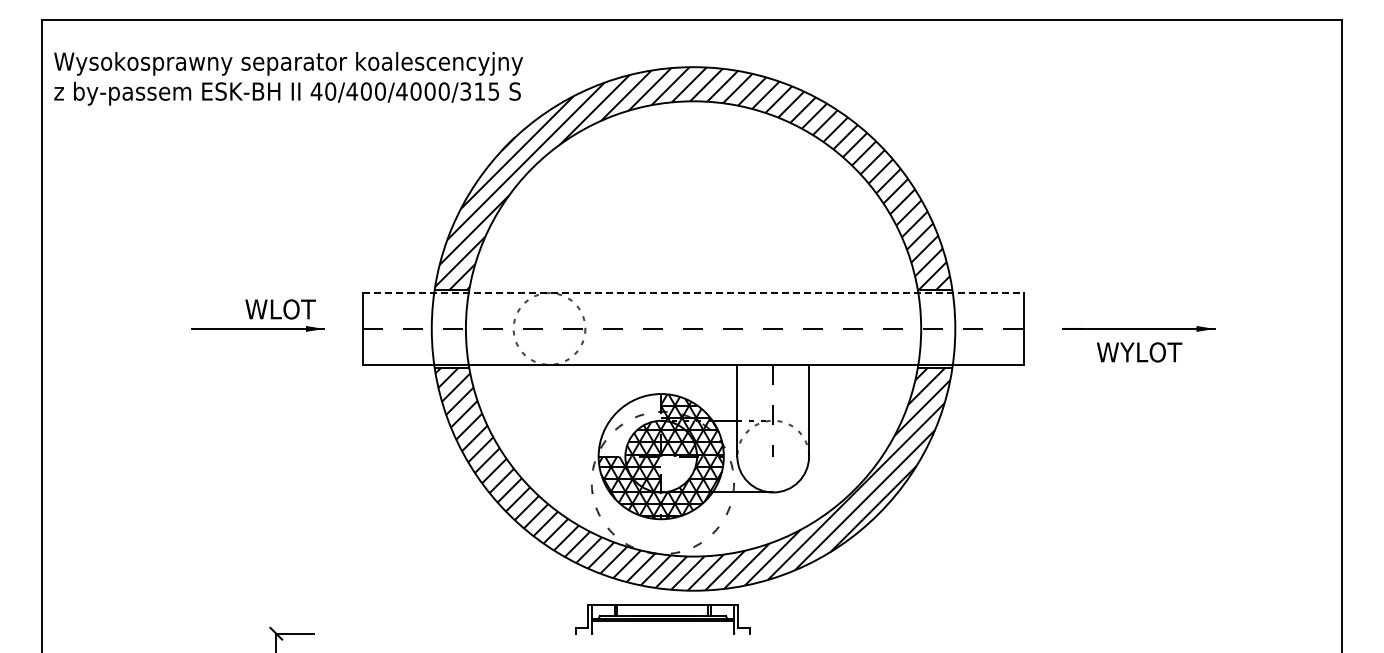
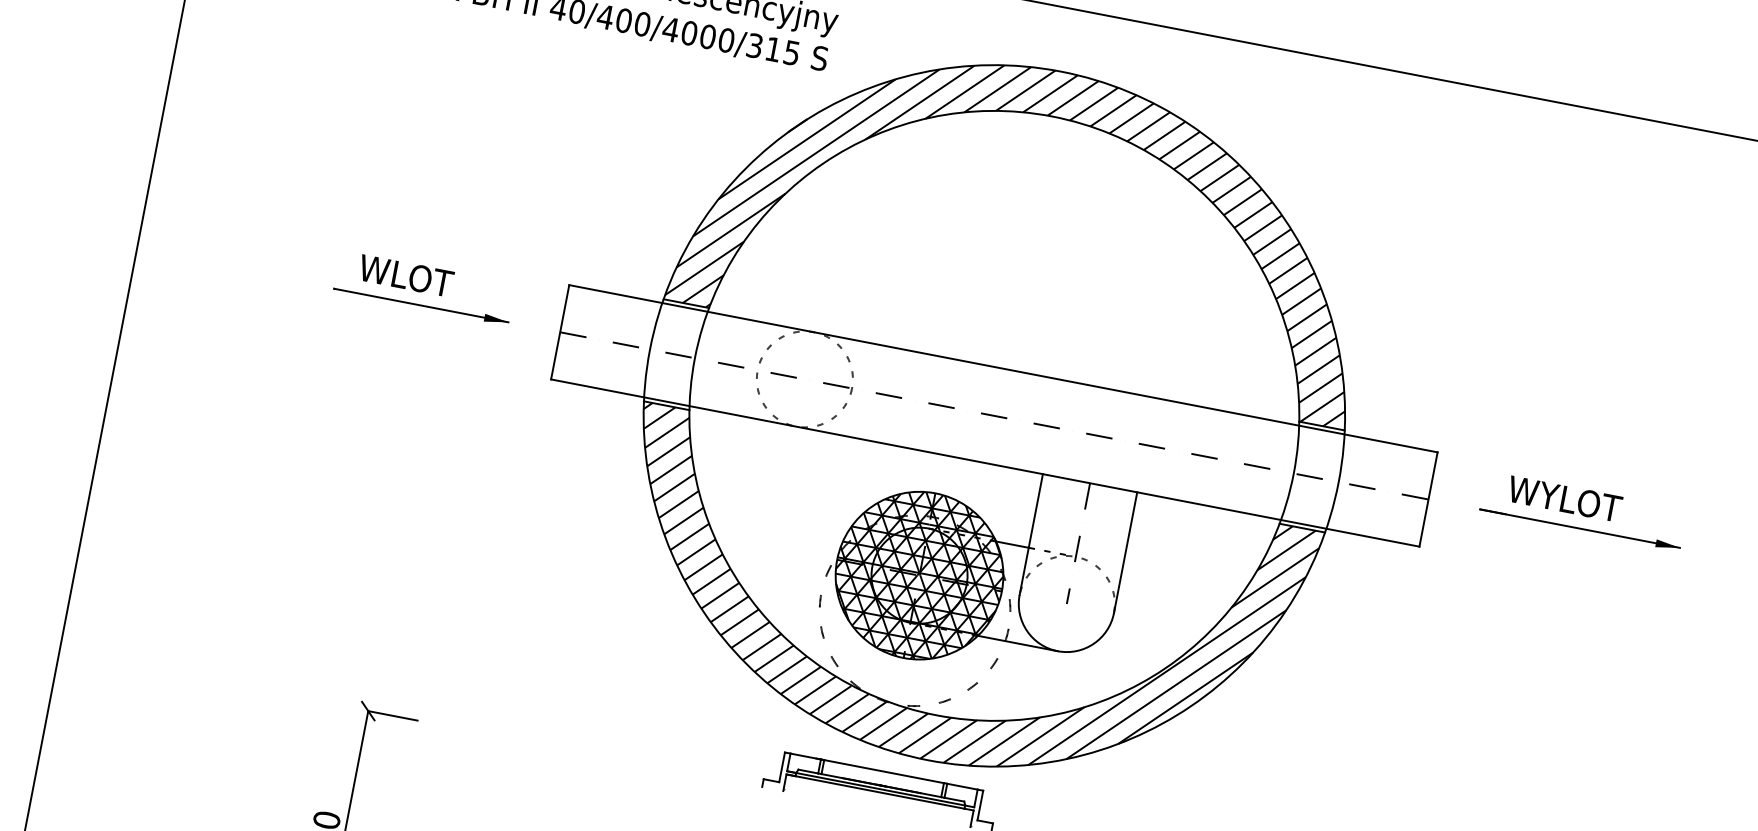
line: (694, 293) -> (1004, 369), dashed -> solid
text: (280, 309) -> (405, 276), moved
text: (1139, 352) -> (1564, 499), moved
hatch: (629, 425) -> (885, 526), added
hatch: (678, 473) -> (937, 602), added

